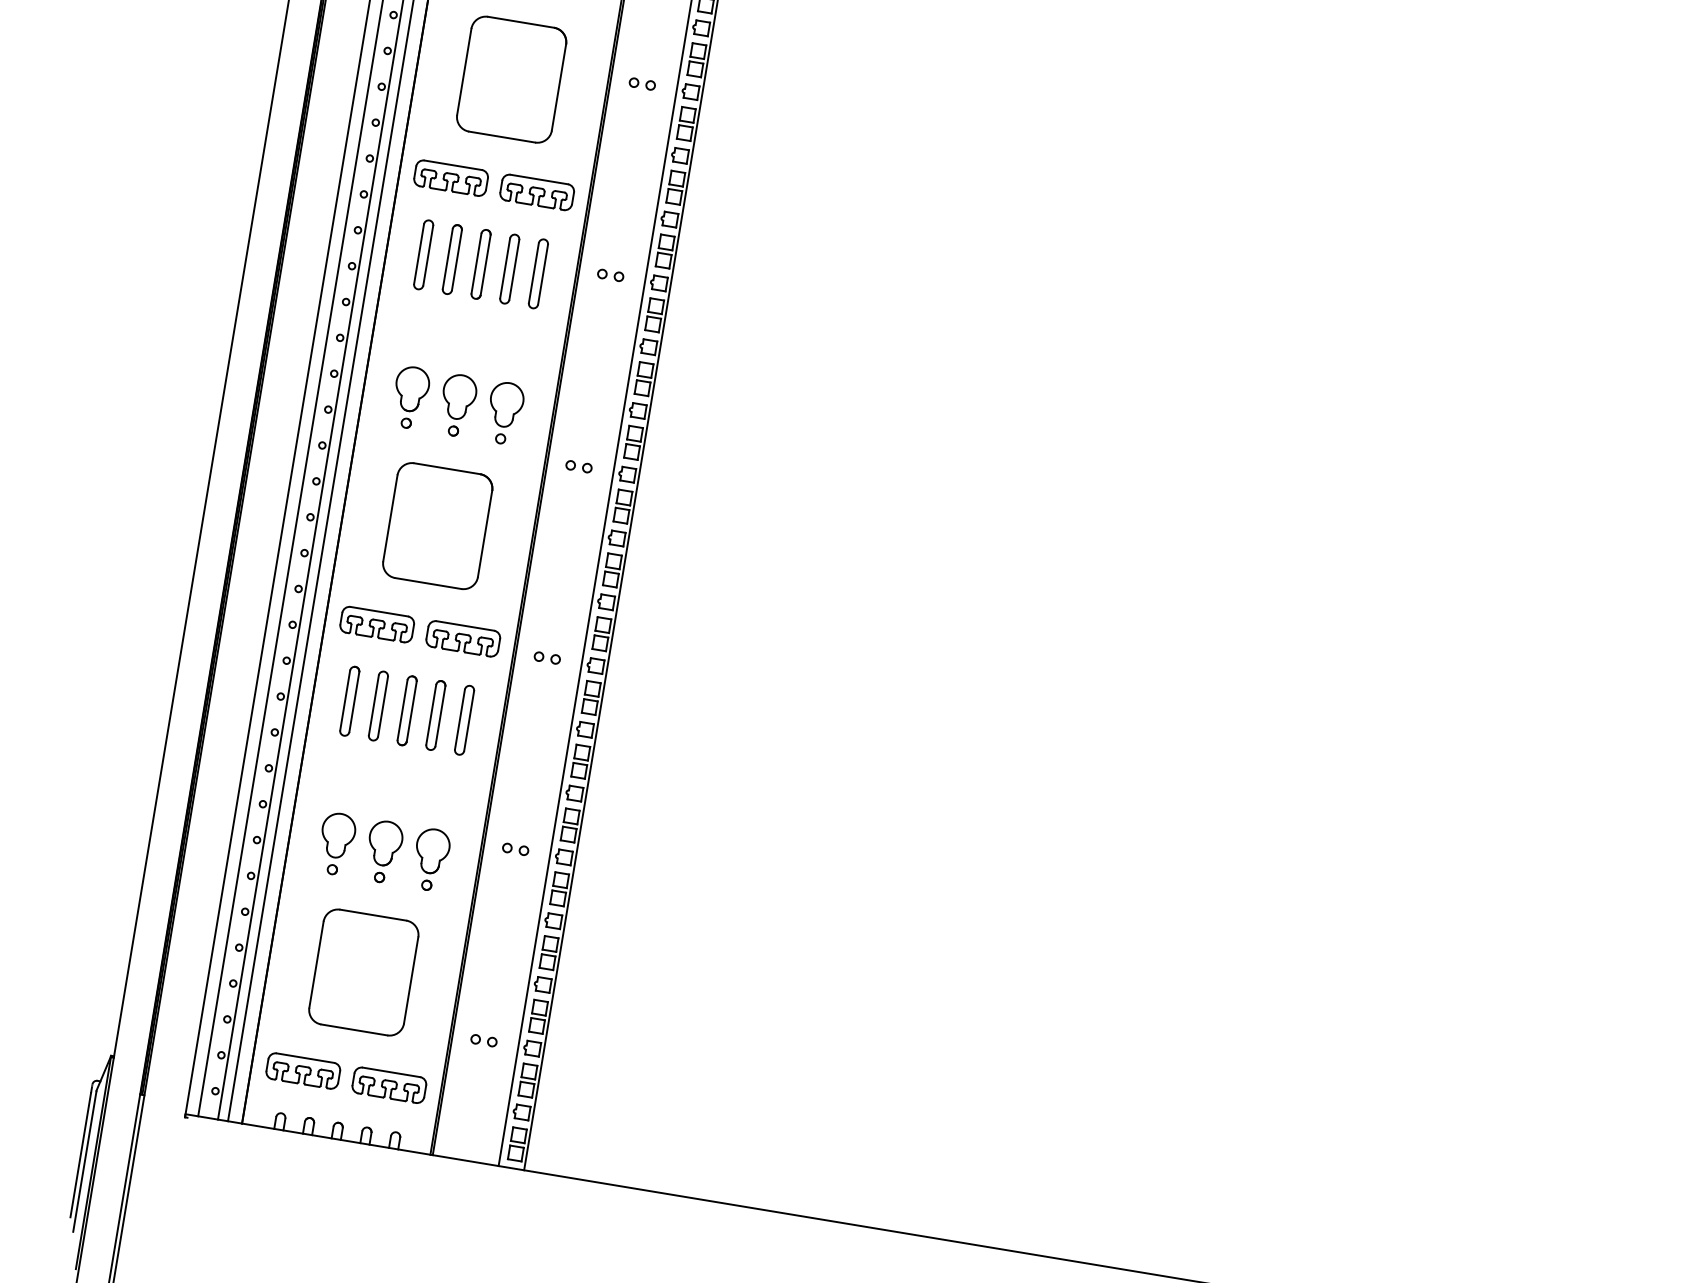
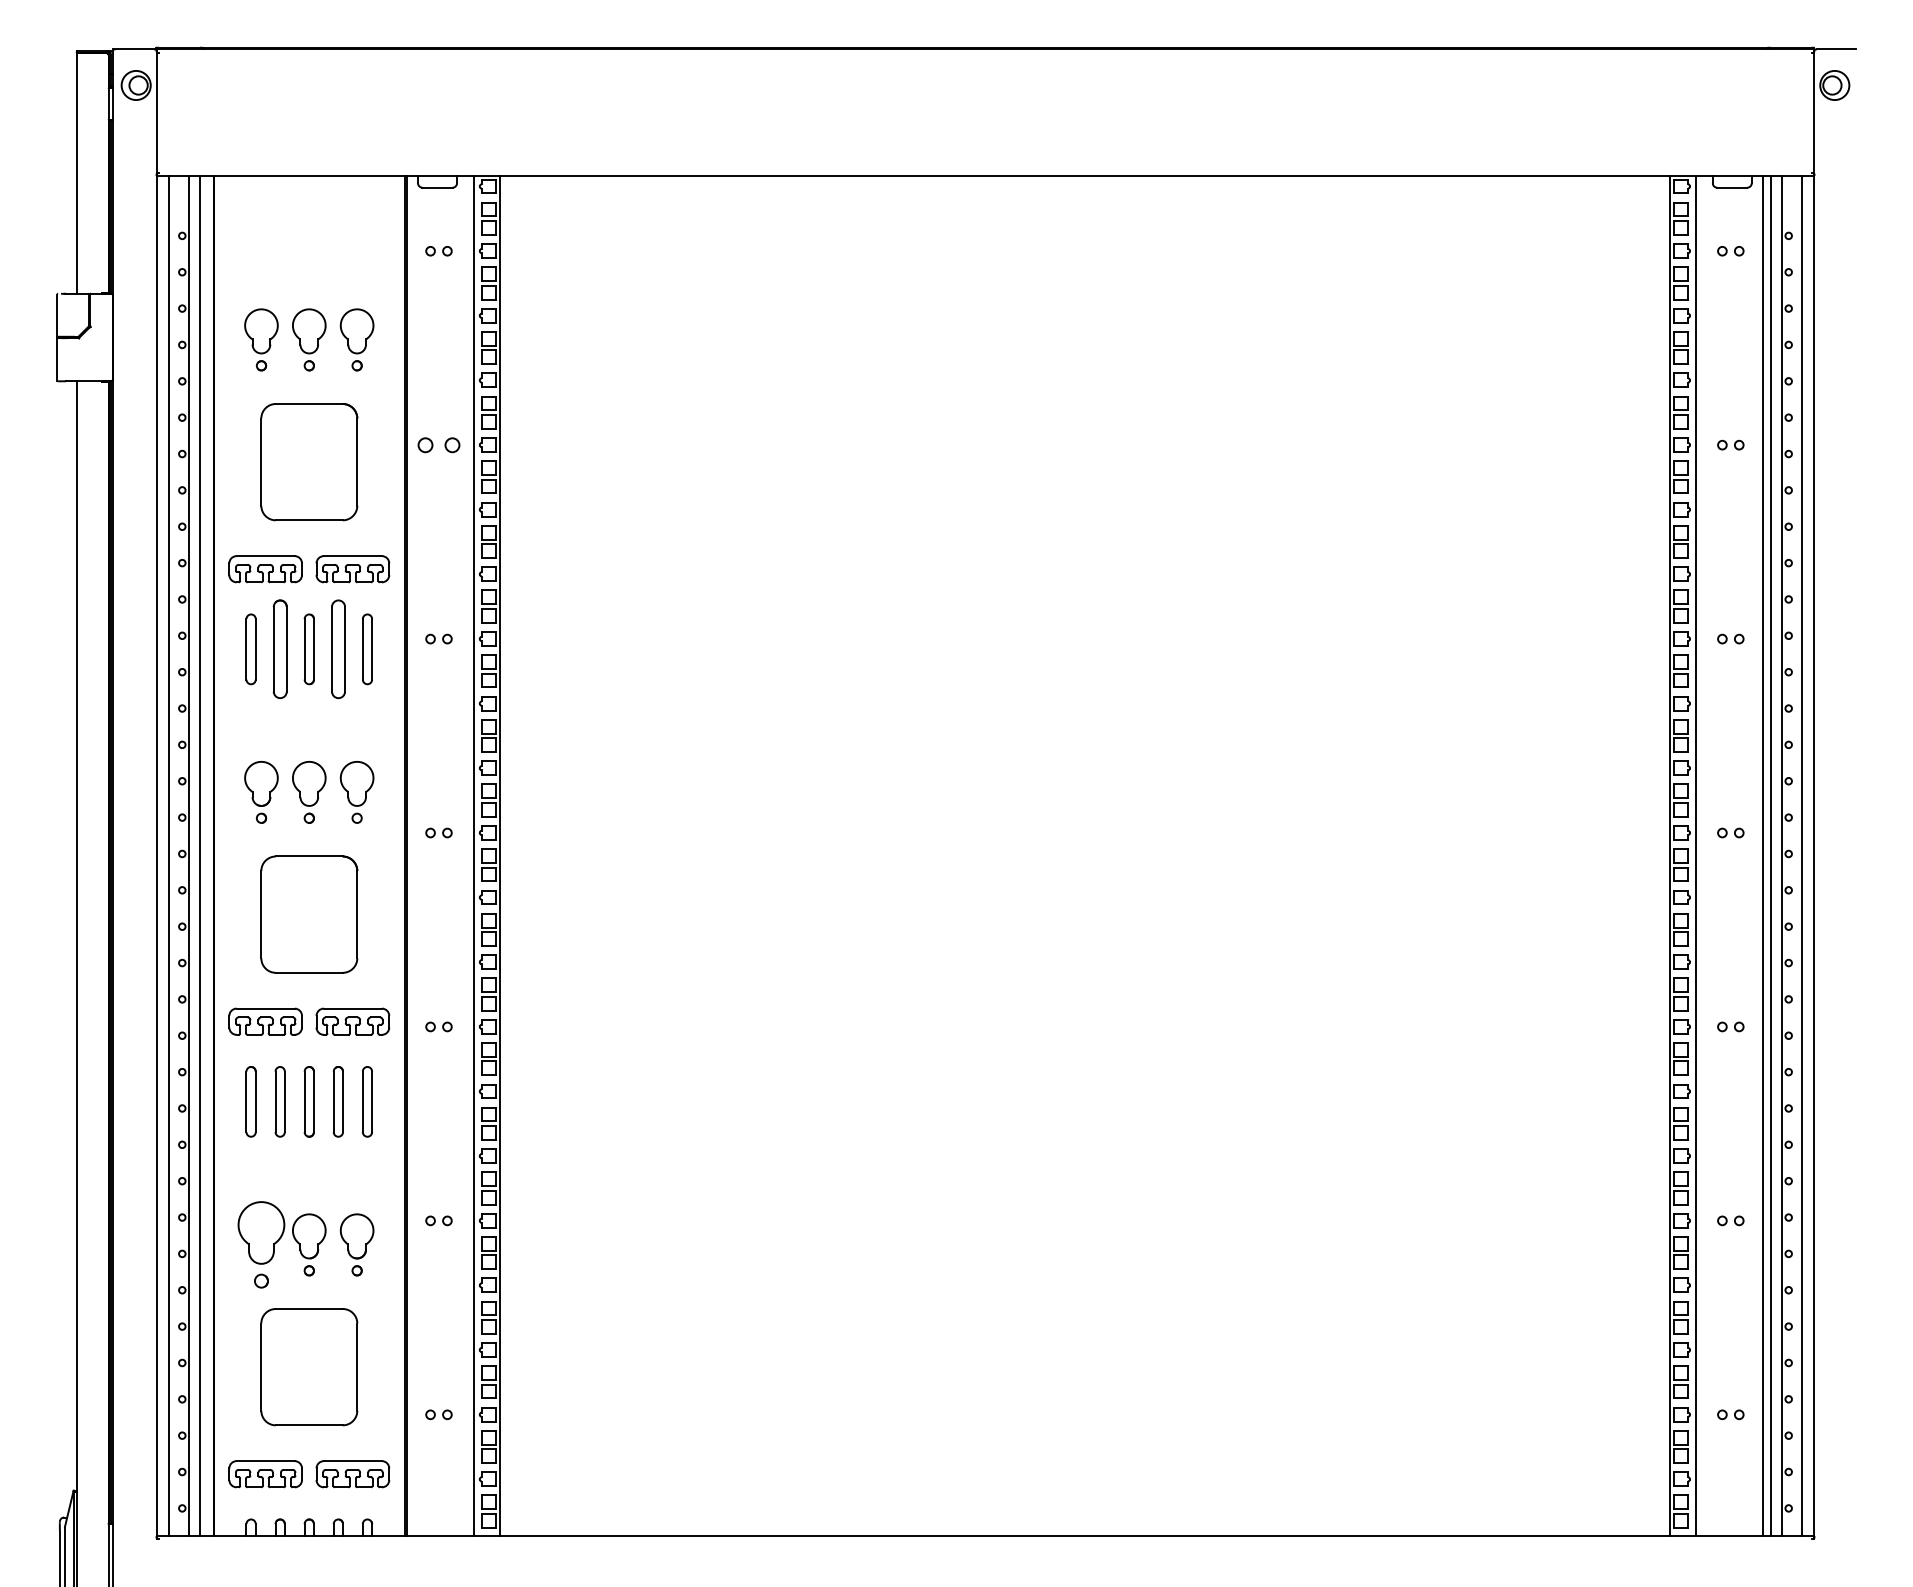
part: (641, 83) -> (438, 444), size x1.6
part: (451, 259) -> (279, 649), size x1.4
part: (508, 269) -> (337, 649), size x1.4
part: (336, 843) -> (261, 1244), size x1.4

